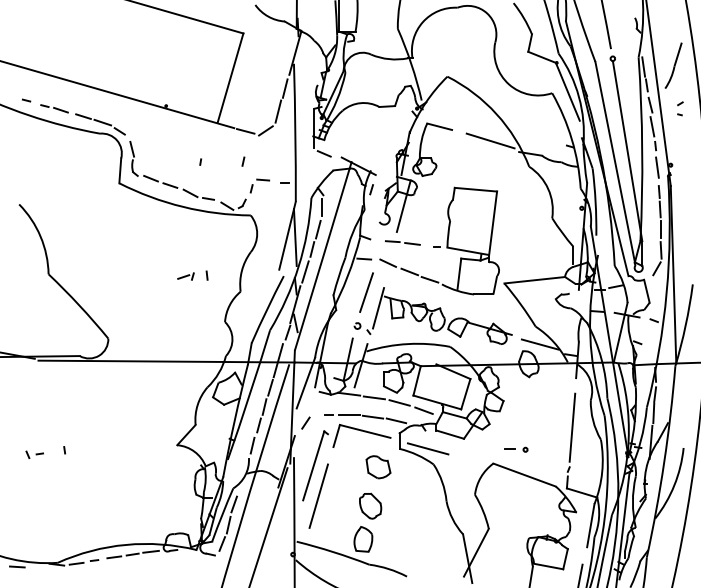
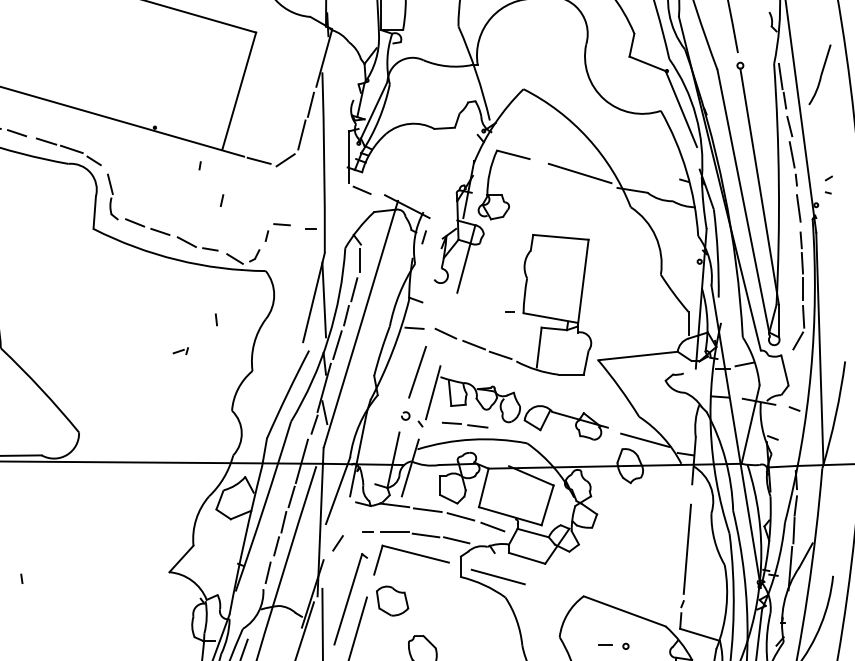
part: (680, 108) -> (829, 184), moved
line: (200, 161) -> (199, 164), moved
line: (243, 161) -> (222, 200), moved
line: (400, 242) -> (462, 424), moved
line: (206, 275) -> (215, 319), moved
part: (185, 276) -> (180, 351), size x0.7
part: (516, 449) -> (614, 646), moved
part: (378, 467) -> (392, 601), moved

